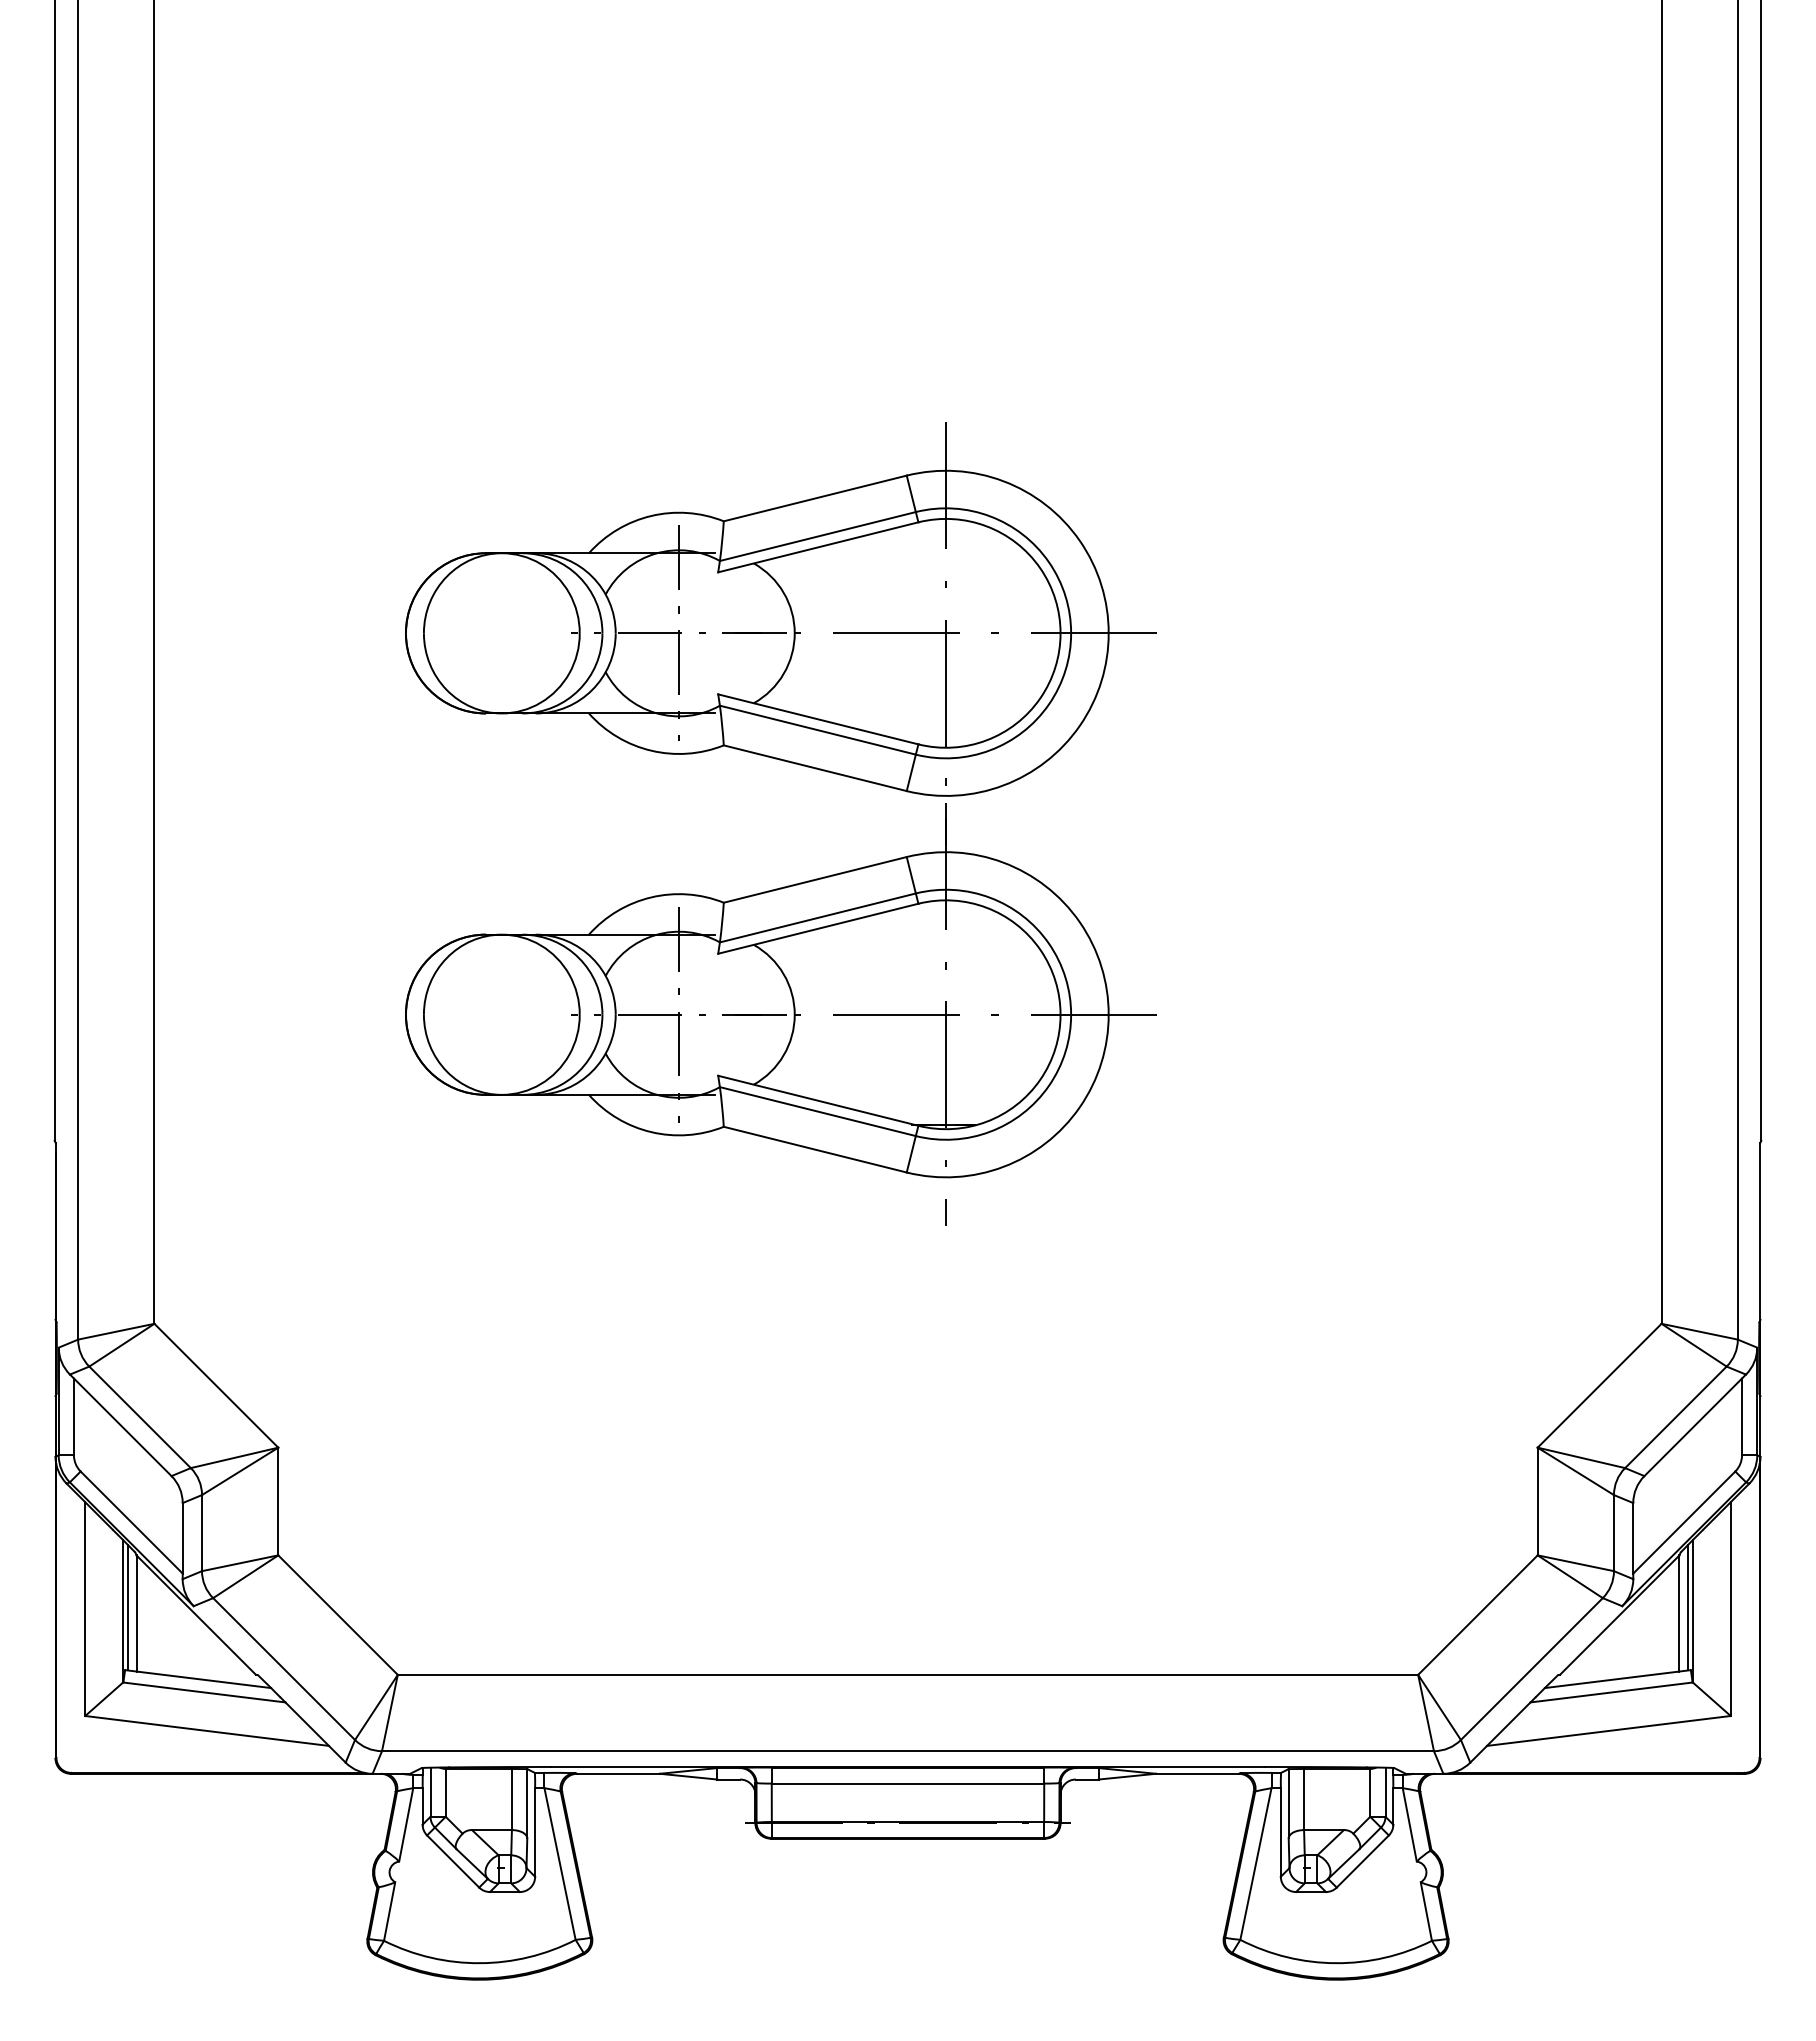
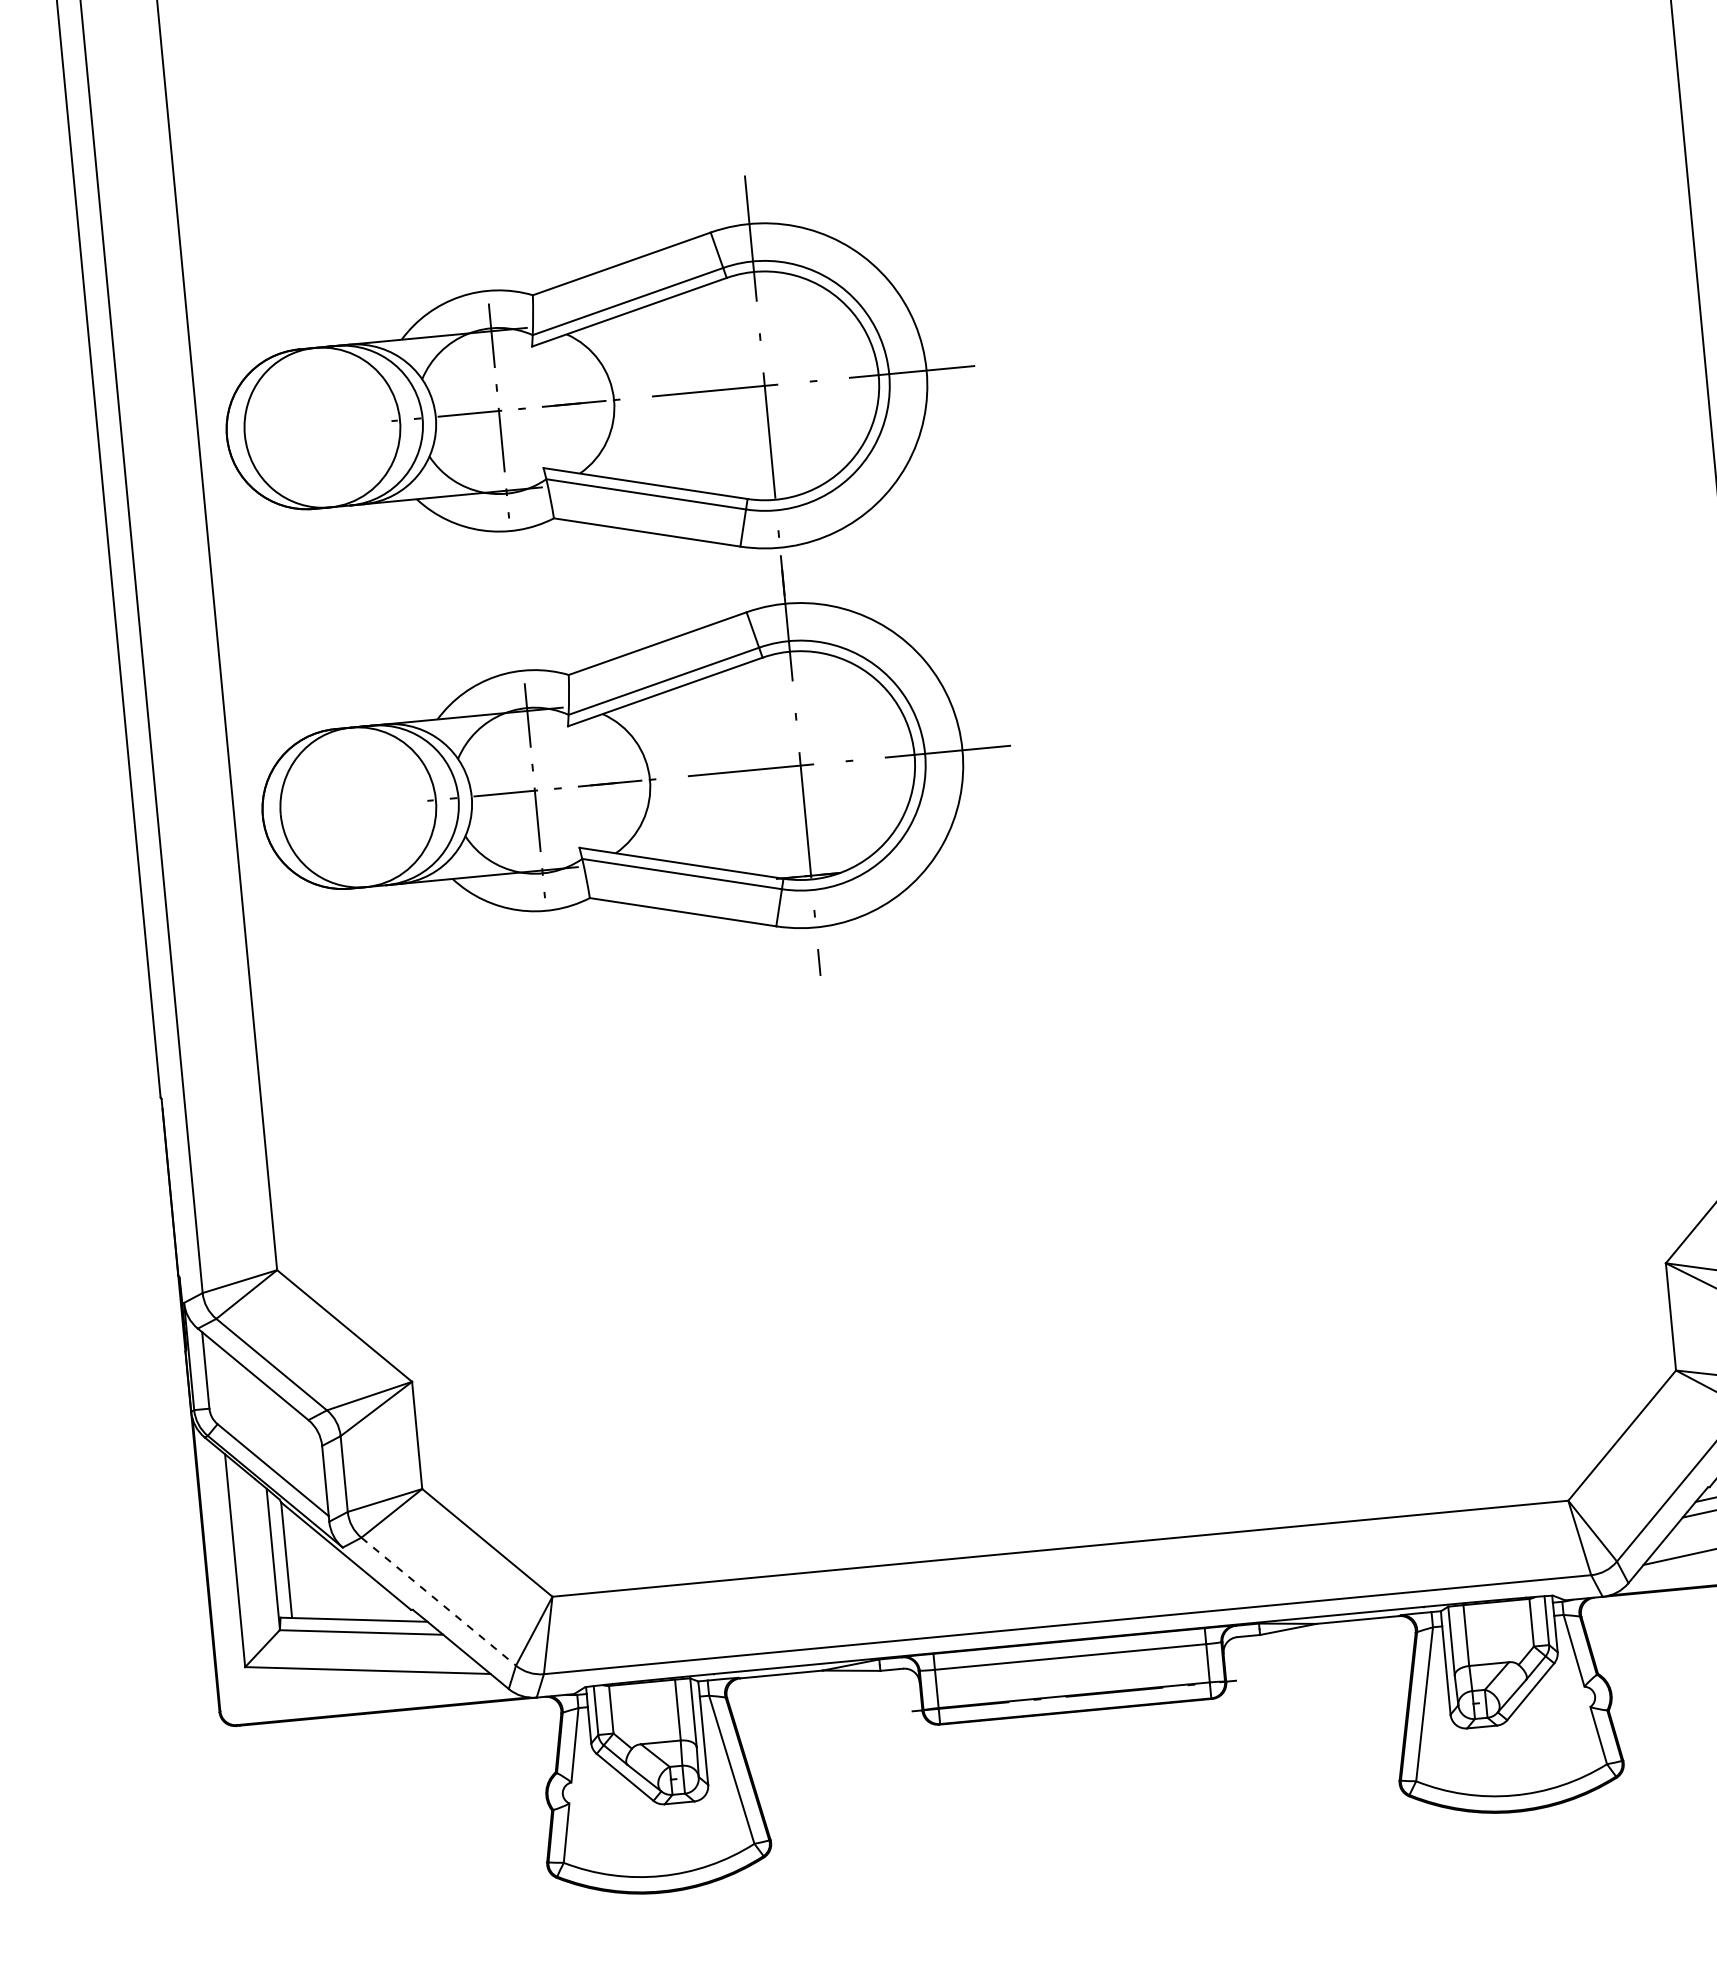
part: (795, 764) -> (627, 530), moved
line: (127, 1607) -> (277, 1555), removed
line: (284, 1669) -> (439, 1602), solid -> dashed

